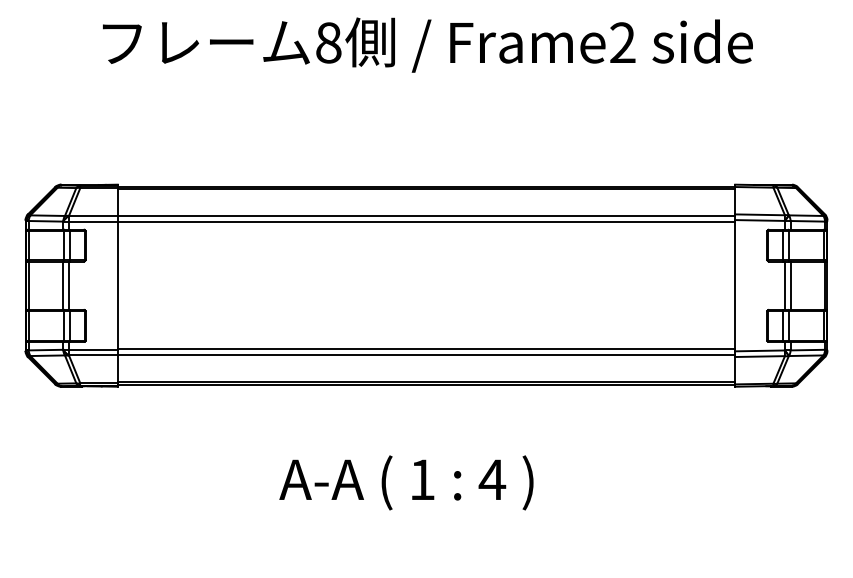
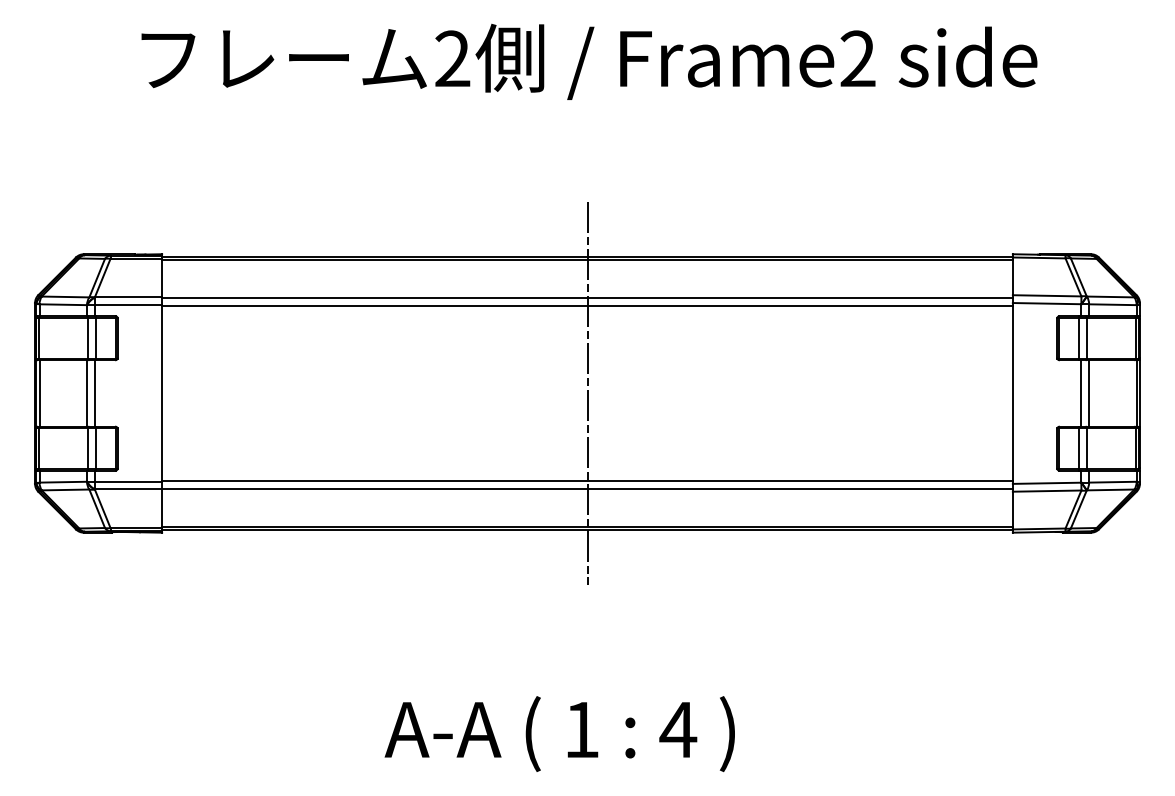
text: (328, 42) -> (452, 58), 8 -> 2
line: (426, 285) -> (587, 393), added
text: (406, 482) -> (559, 733), moved

